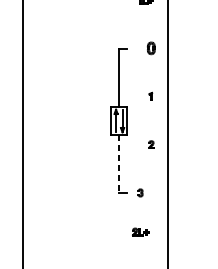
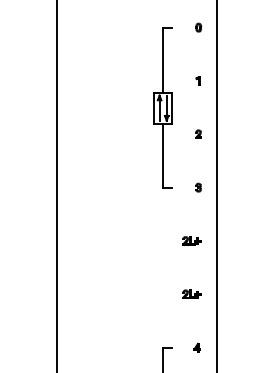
part: (151, 48) -> (198, 27), size x0.62
line: (119, 164) -> (163, 156), dashed -> solid
part: (140, 192) -> (198, 187), moved
part: (140, 231) -> (191, 240), moved

